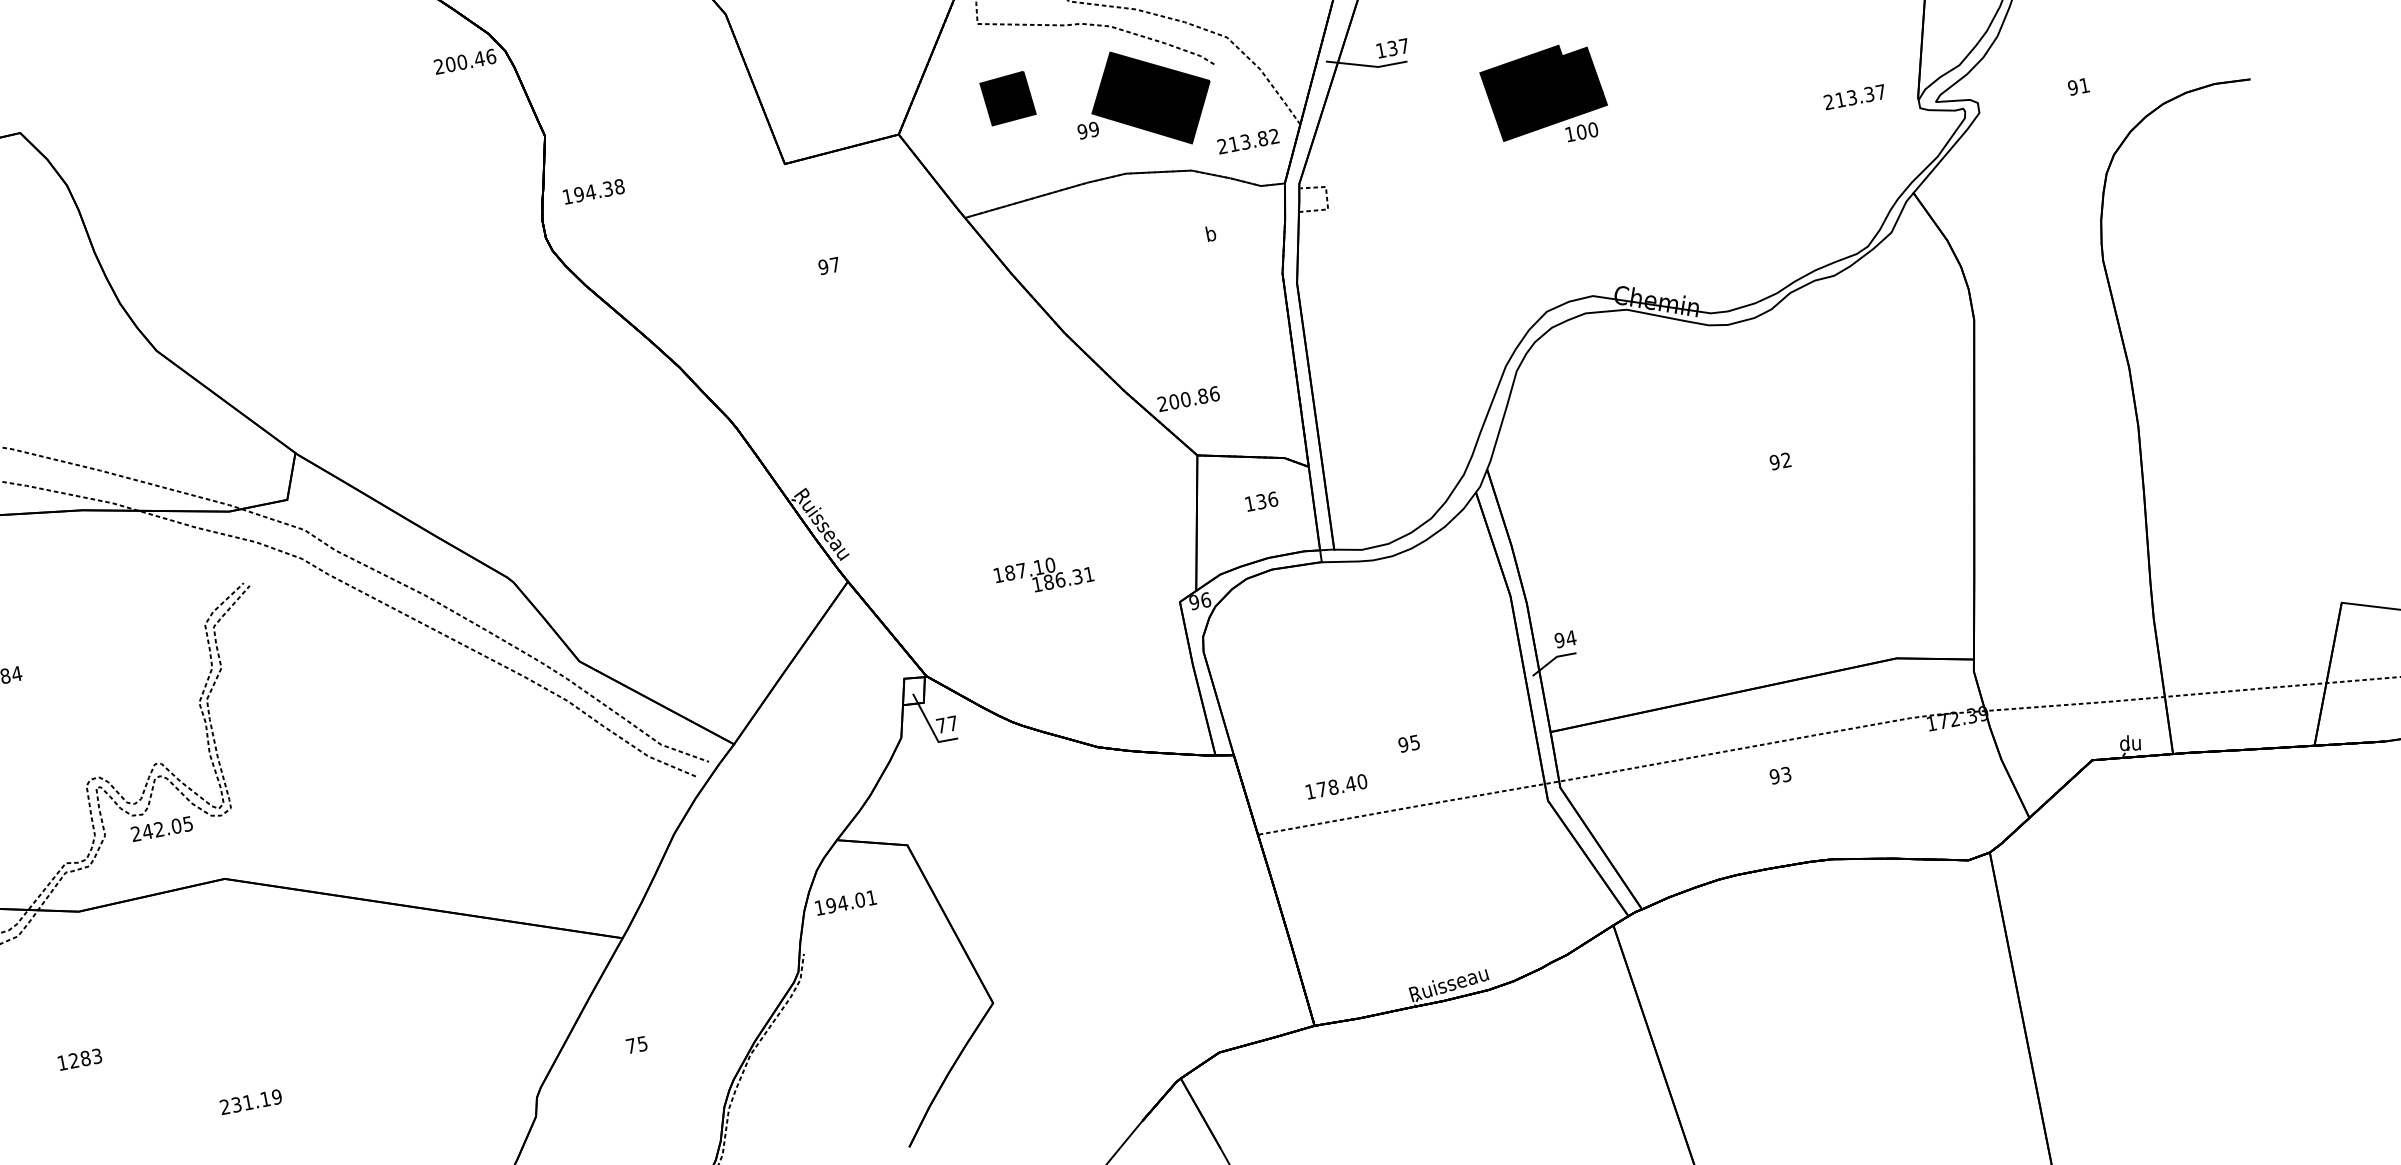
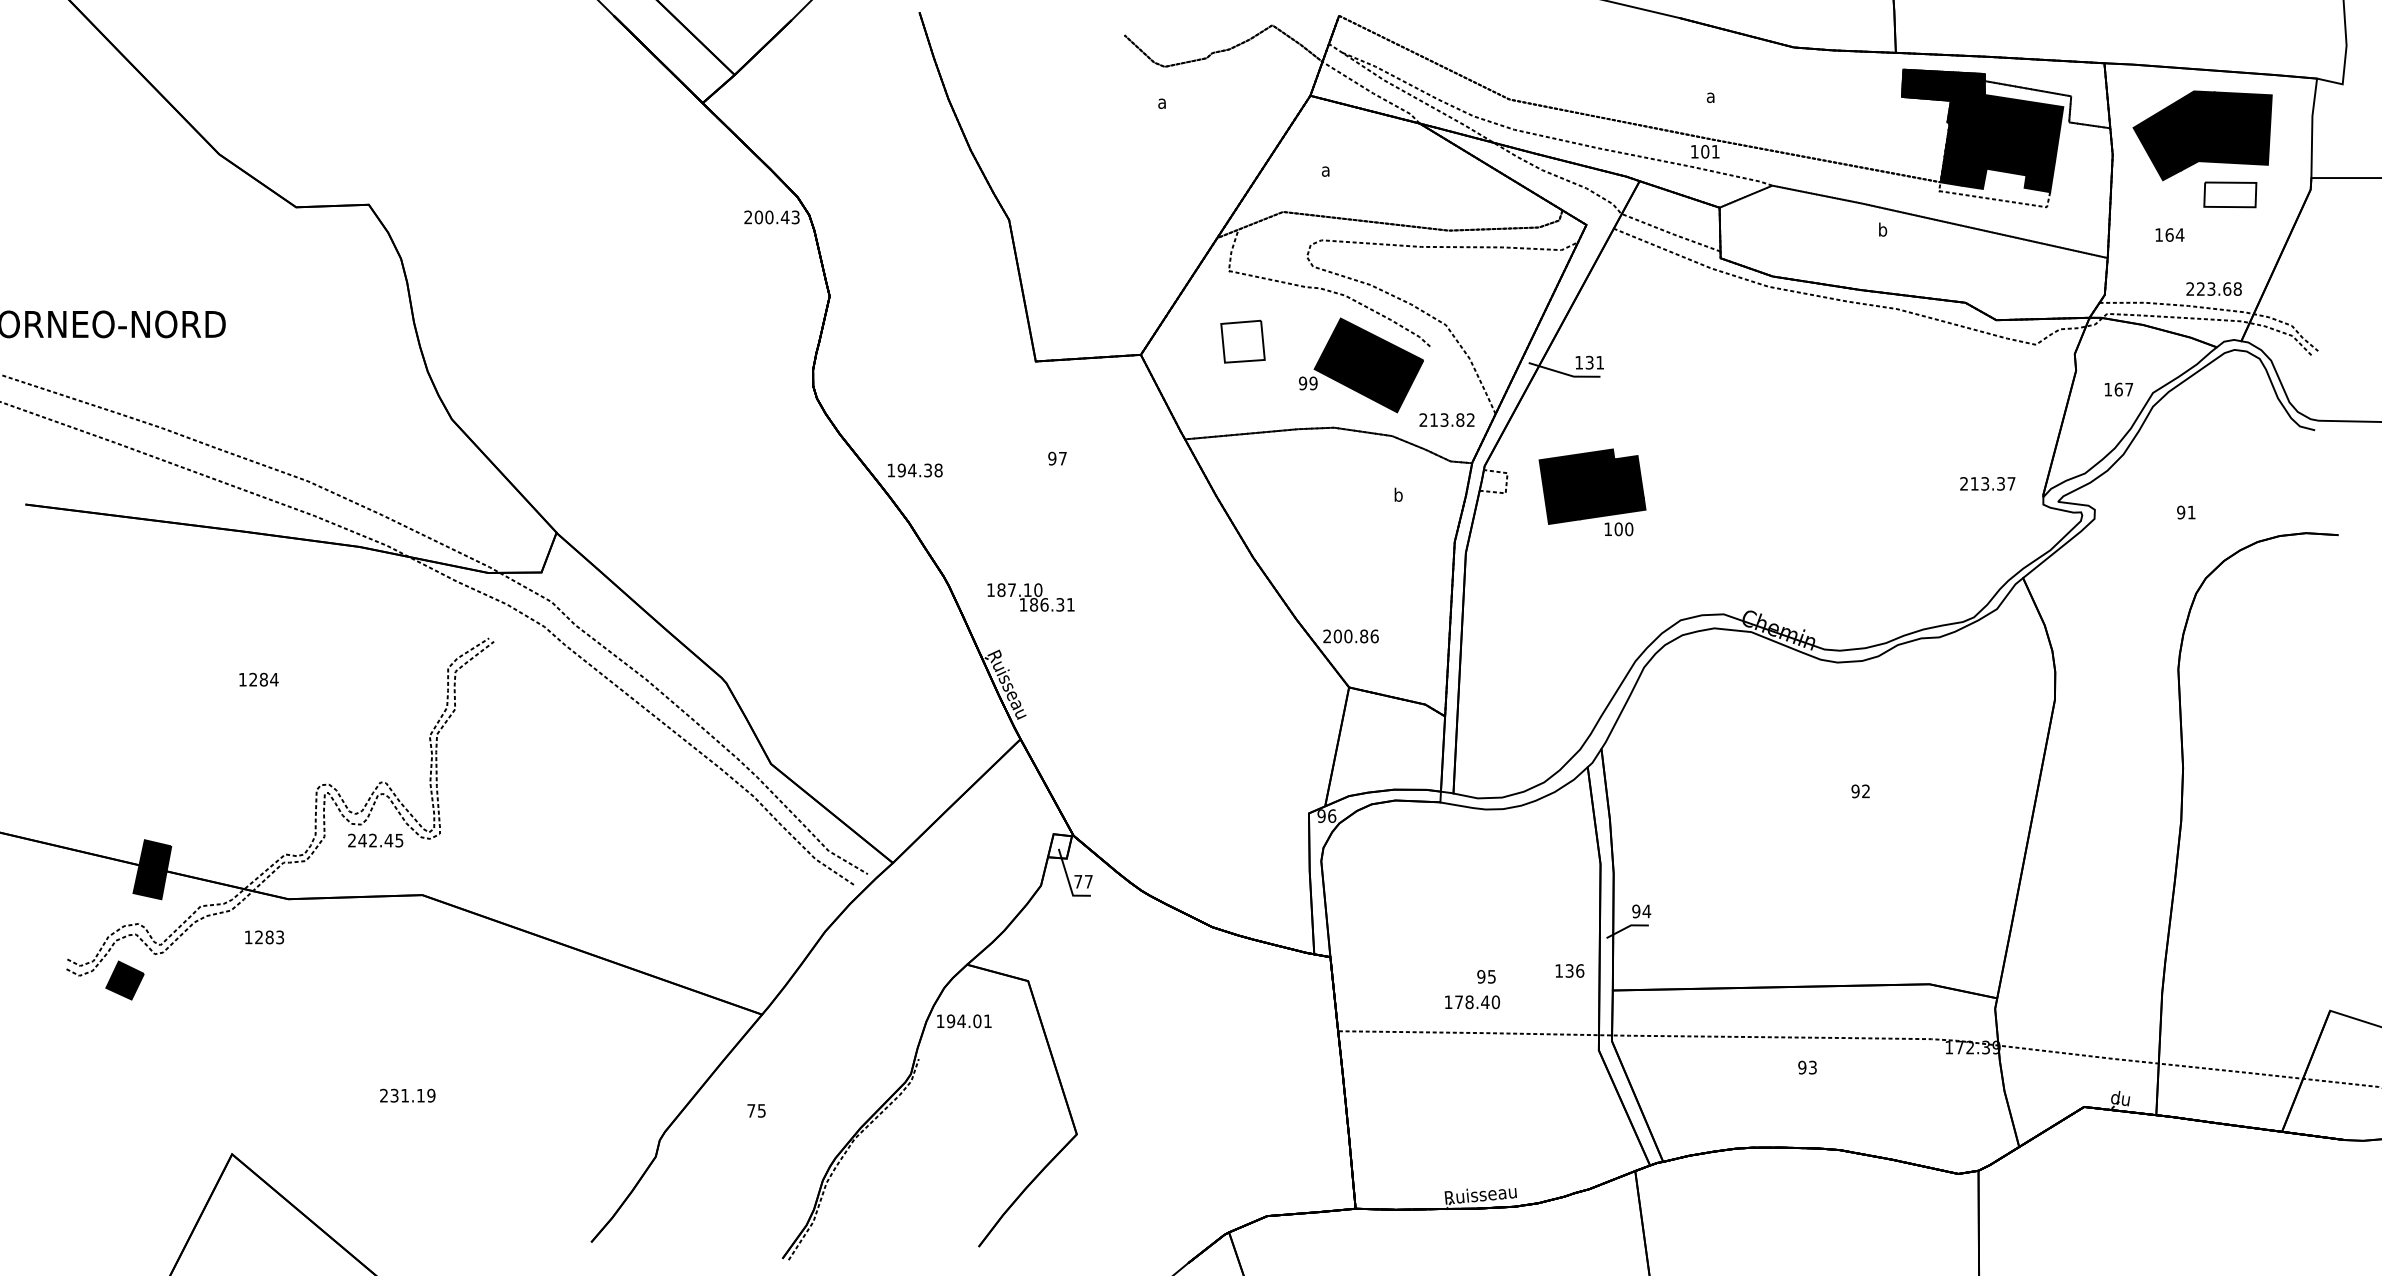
text: (1404, 45) -> (1600, 362), 137 -> 131
text: (490, 56) -> (795, 217), 200.46 -> 200.43
part: (1545, 97) -> (1592, 492), moved
fill: (1007, 98) -> (1242, 341), removed
text: (594, 191) -> (915, 470), moved
text: (1261, 501) -> (1569, 970), moved
text: (1043, 574) -> (1030, 597), moved
text: (1336, 786) -> (1472, 1002), moved
text: (176, 826) -> (388, 840), 242.05 -> 242.45
text: (79, 1059) -> (264, 937), moved

